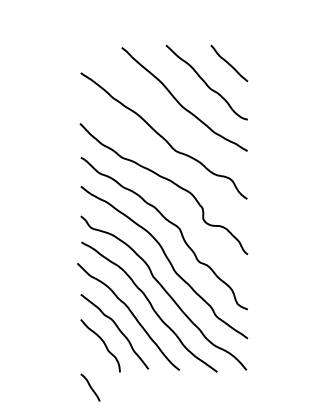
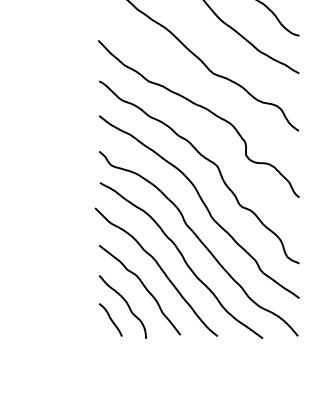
curve: (90, 387) -> (110, 319), moved

